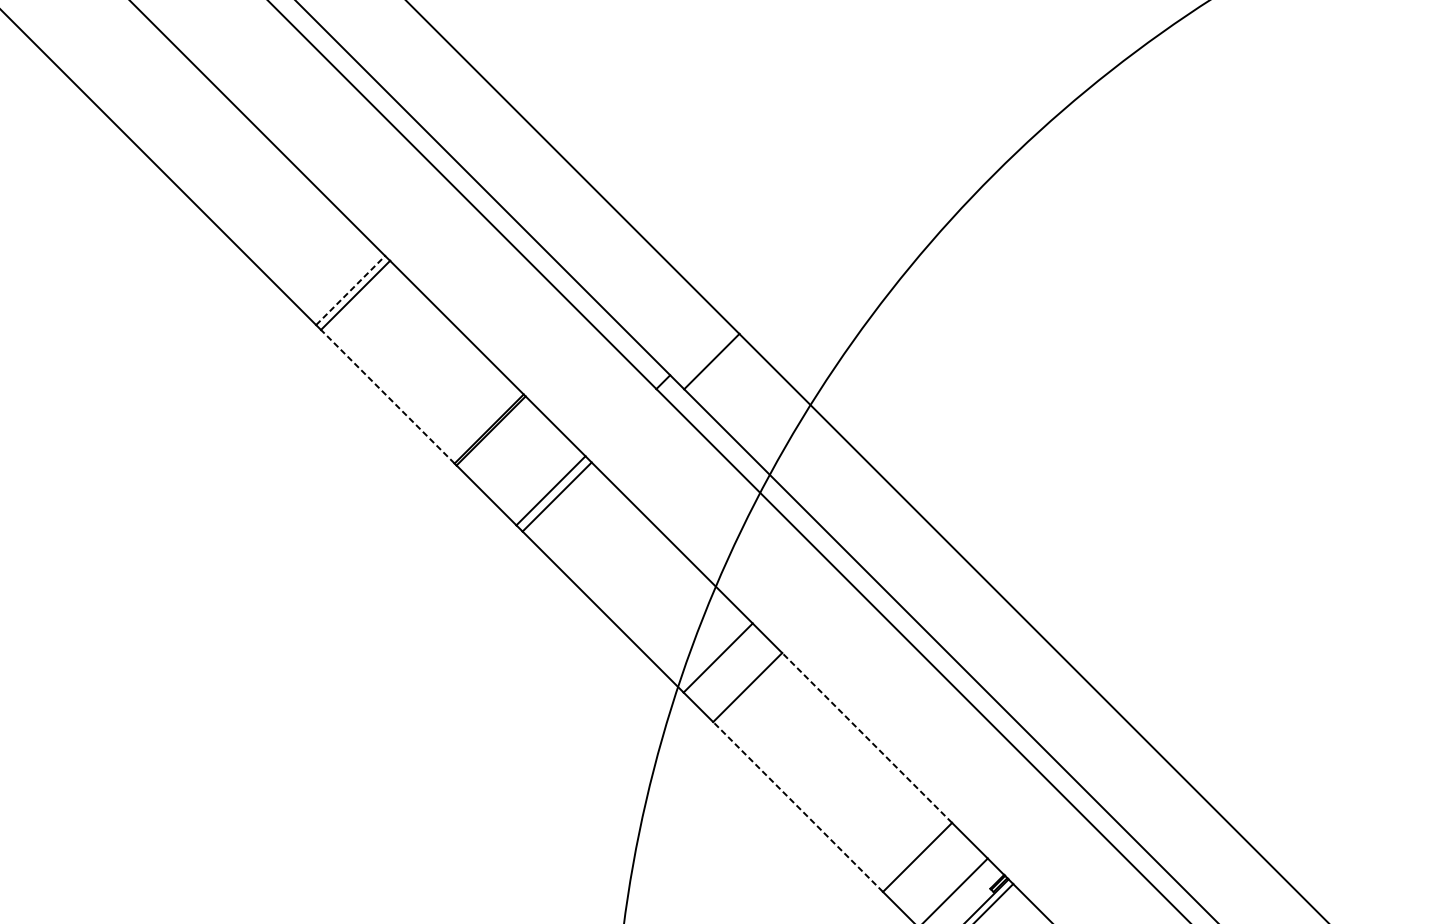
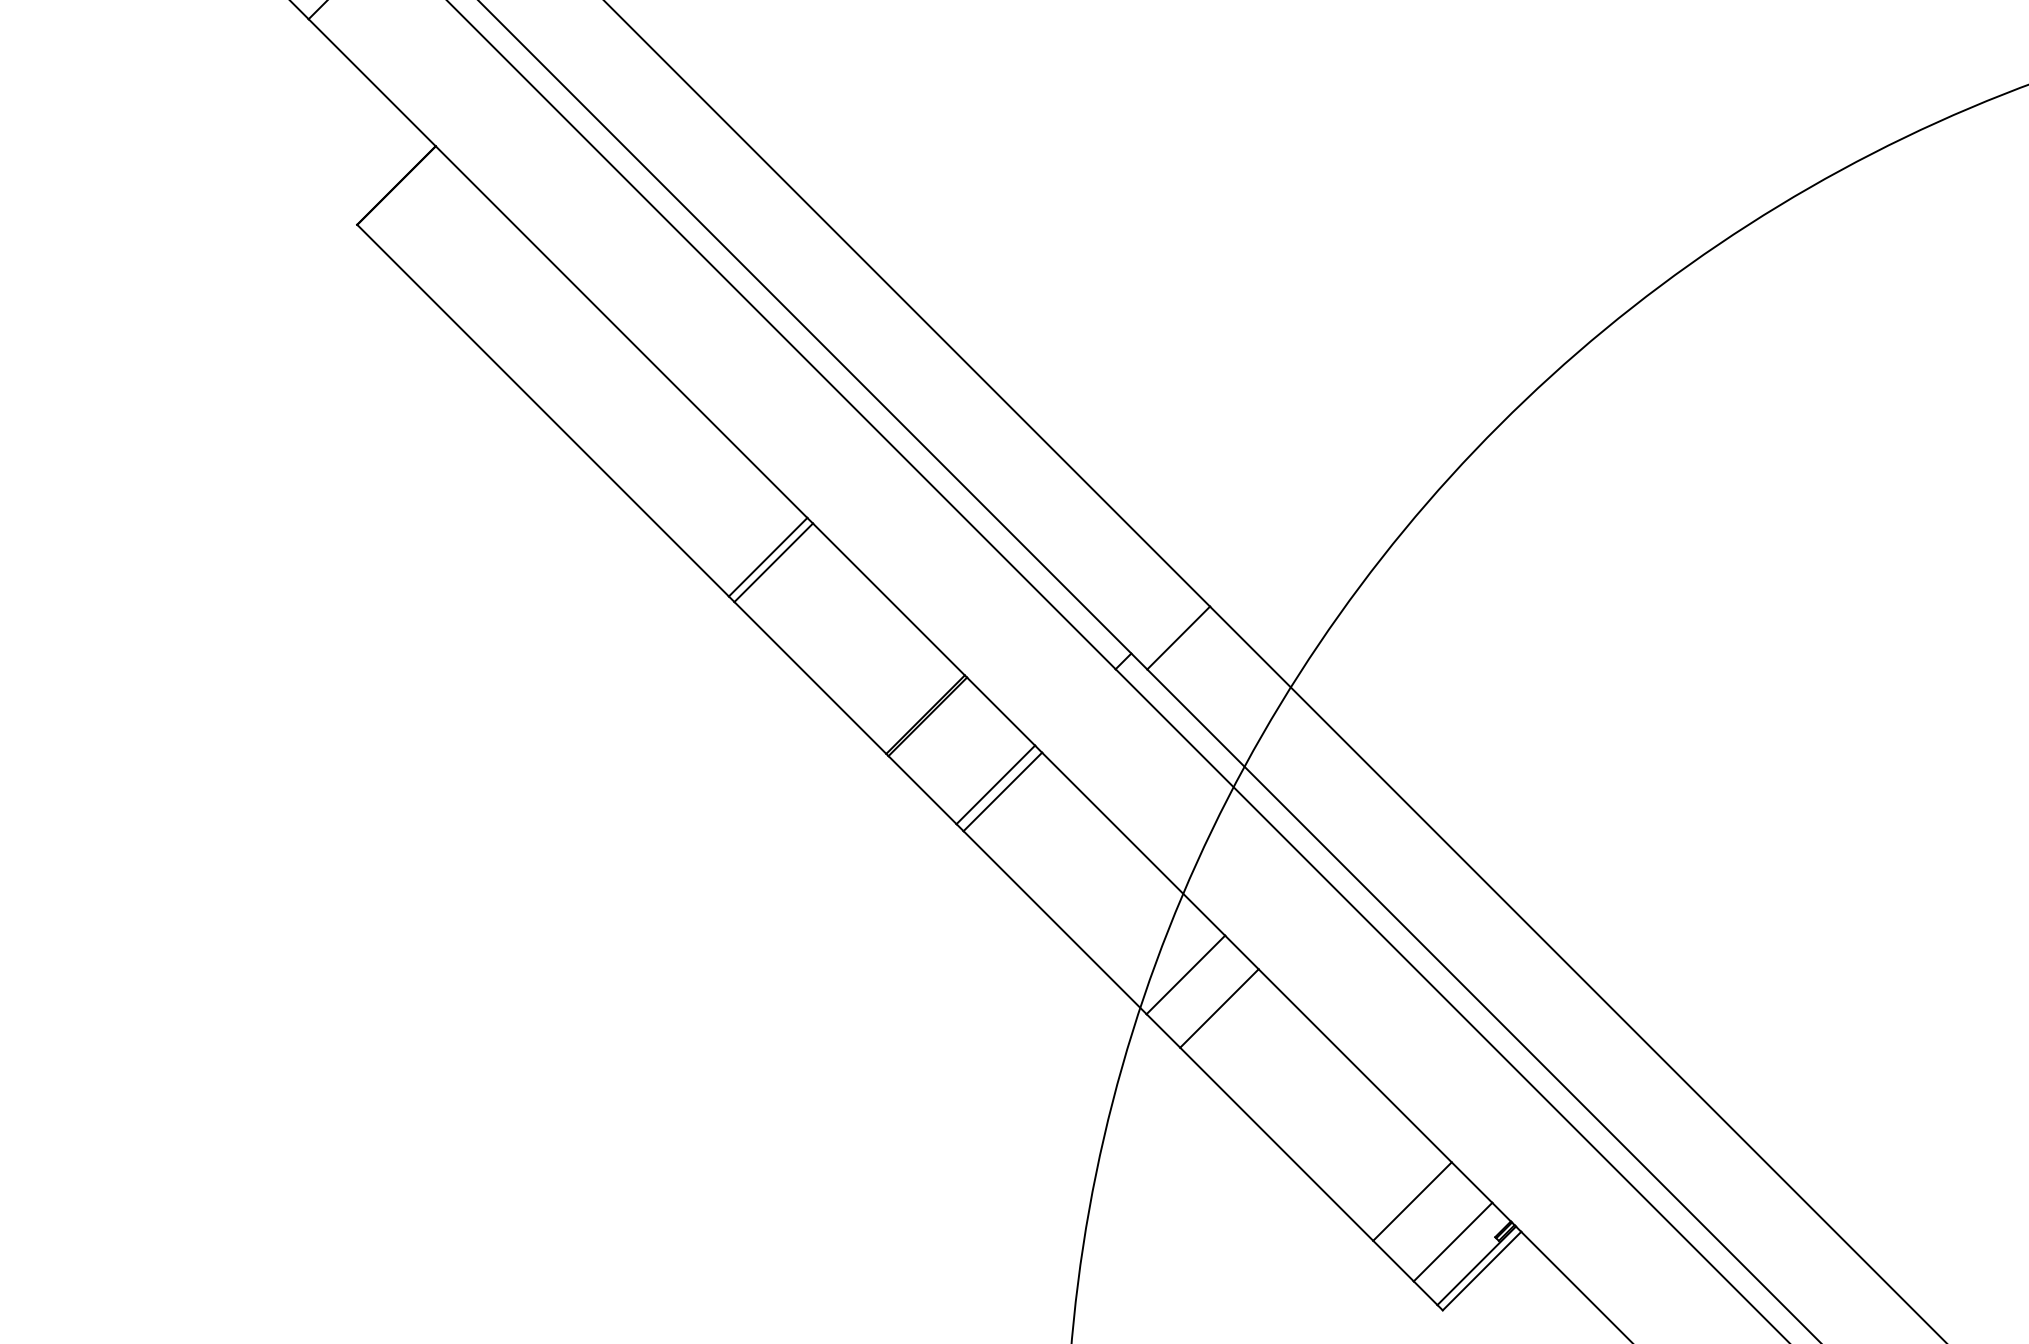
line: (350, 289) -> (768, 556), dashed -> solid
line: (387, 396) -> (810, 677), dashed -> solid
line: (867, 737) -> (1355, 1065), dashed -> solid
line: (797, 807) -> (1276, 1144), dashed -> solid

